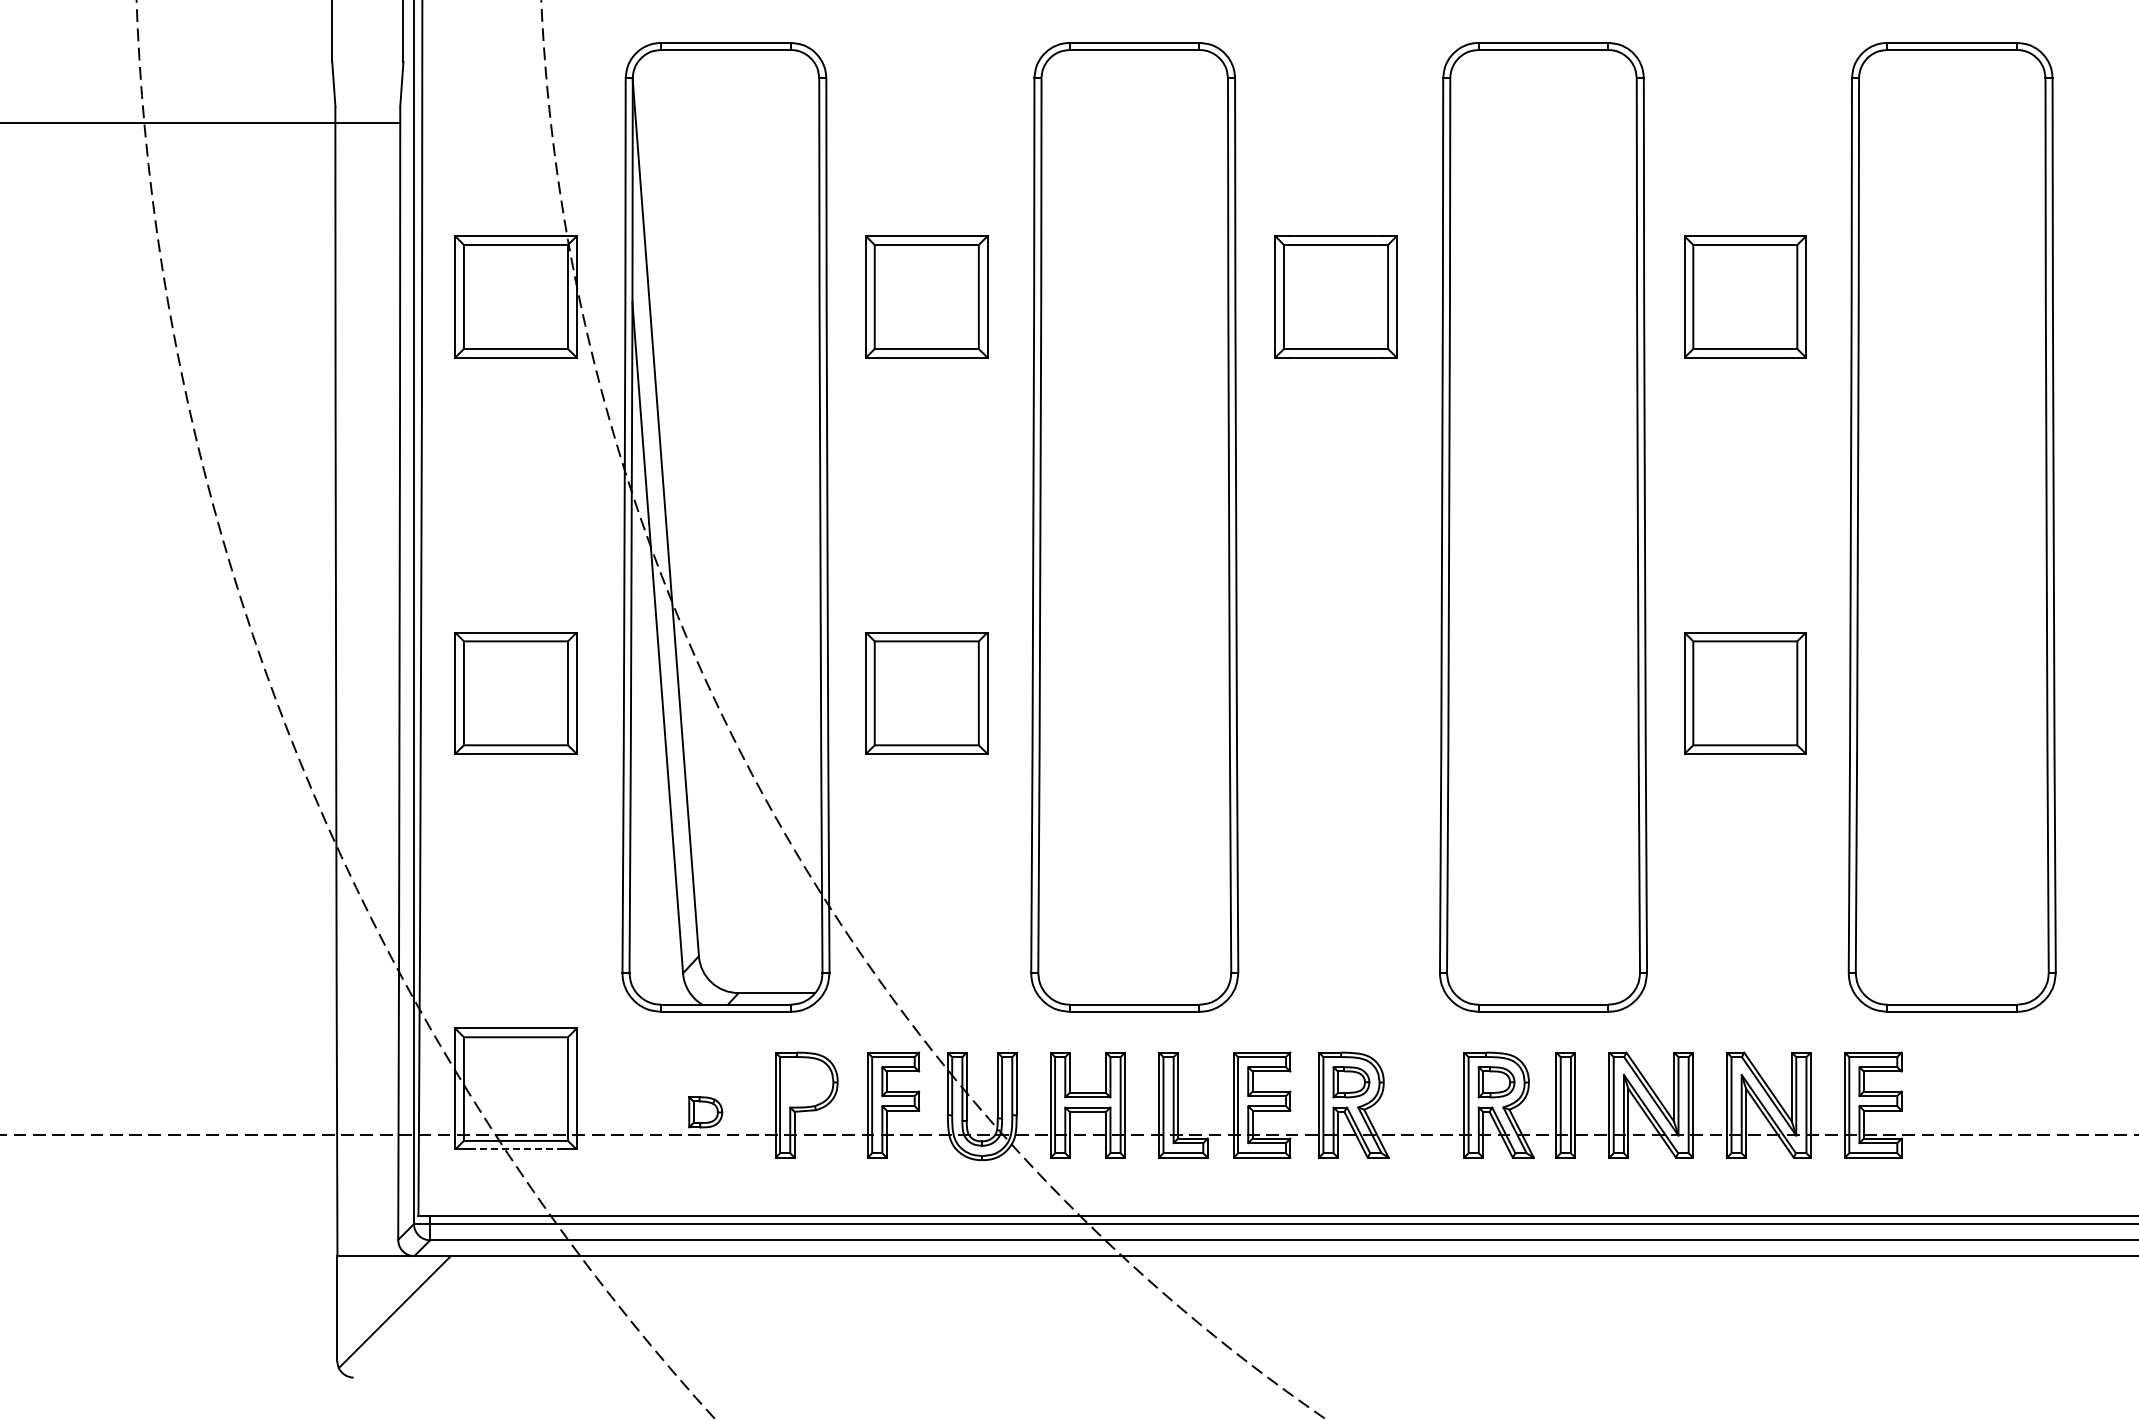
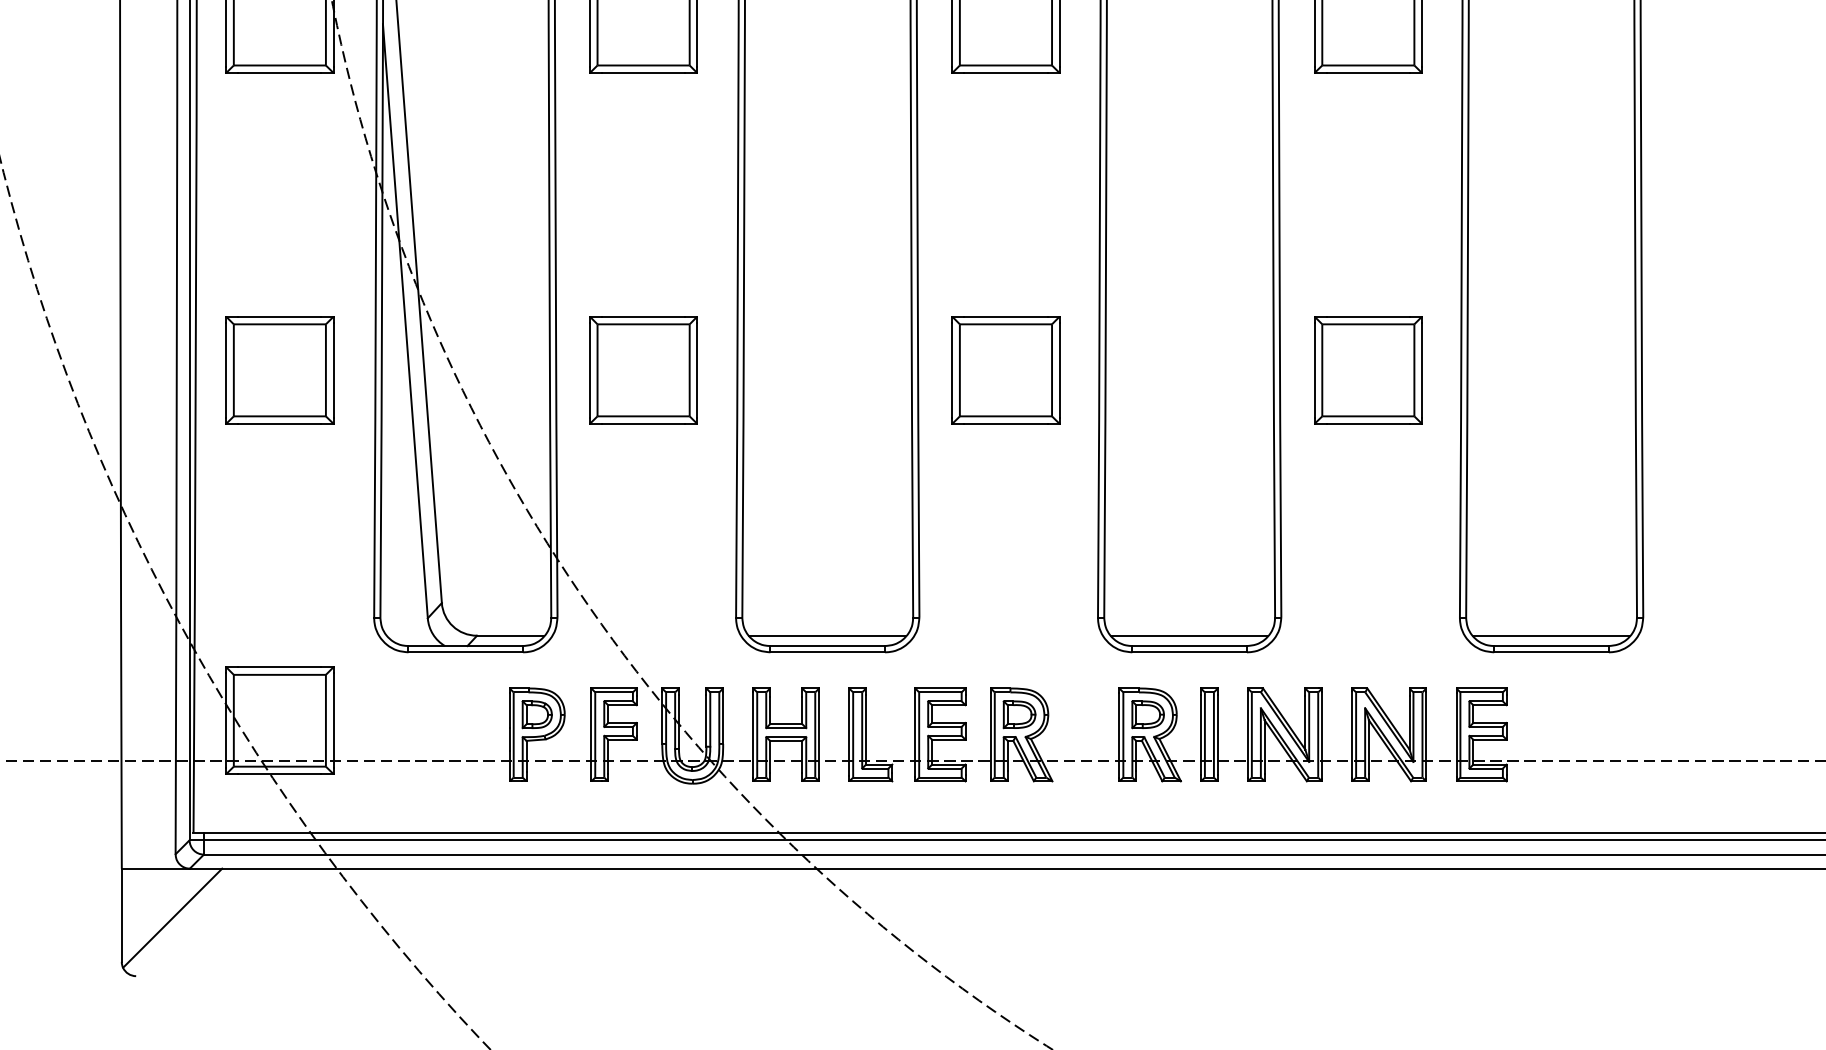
part: (1335, 693) -> (1005, 370), added
line: (1134, 993) -> (827, 636), added
line: (1543, 993) -> (1189, 636), added
line: (1951, 993) -> (1550, 636), added
part: (705, 1112) -> (537, 714), moved
line: (516, 1149) -> (280, 774), dashed -> solid

